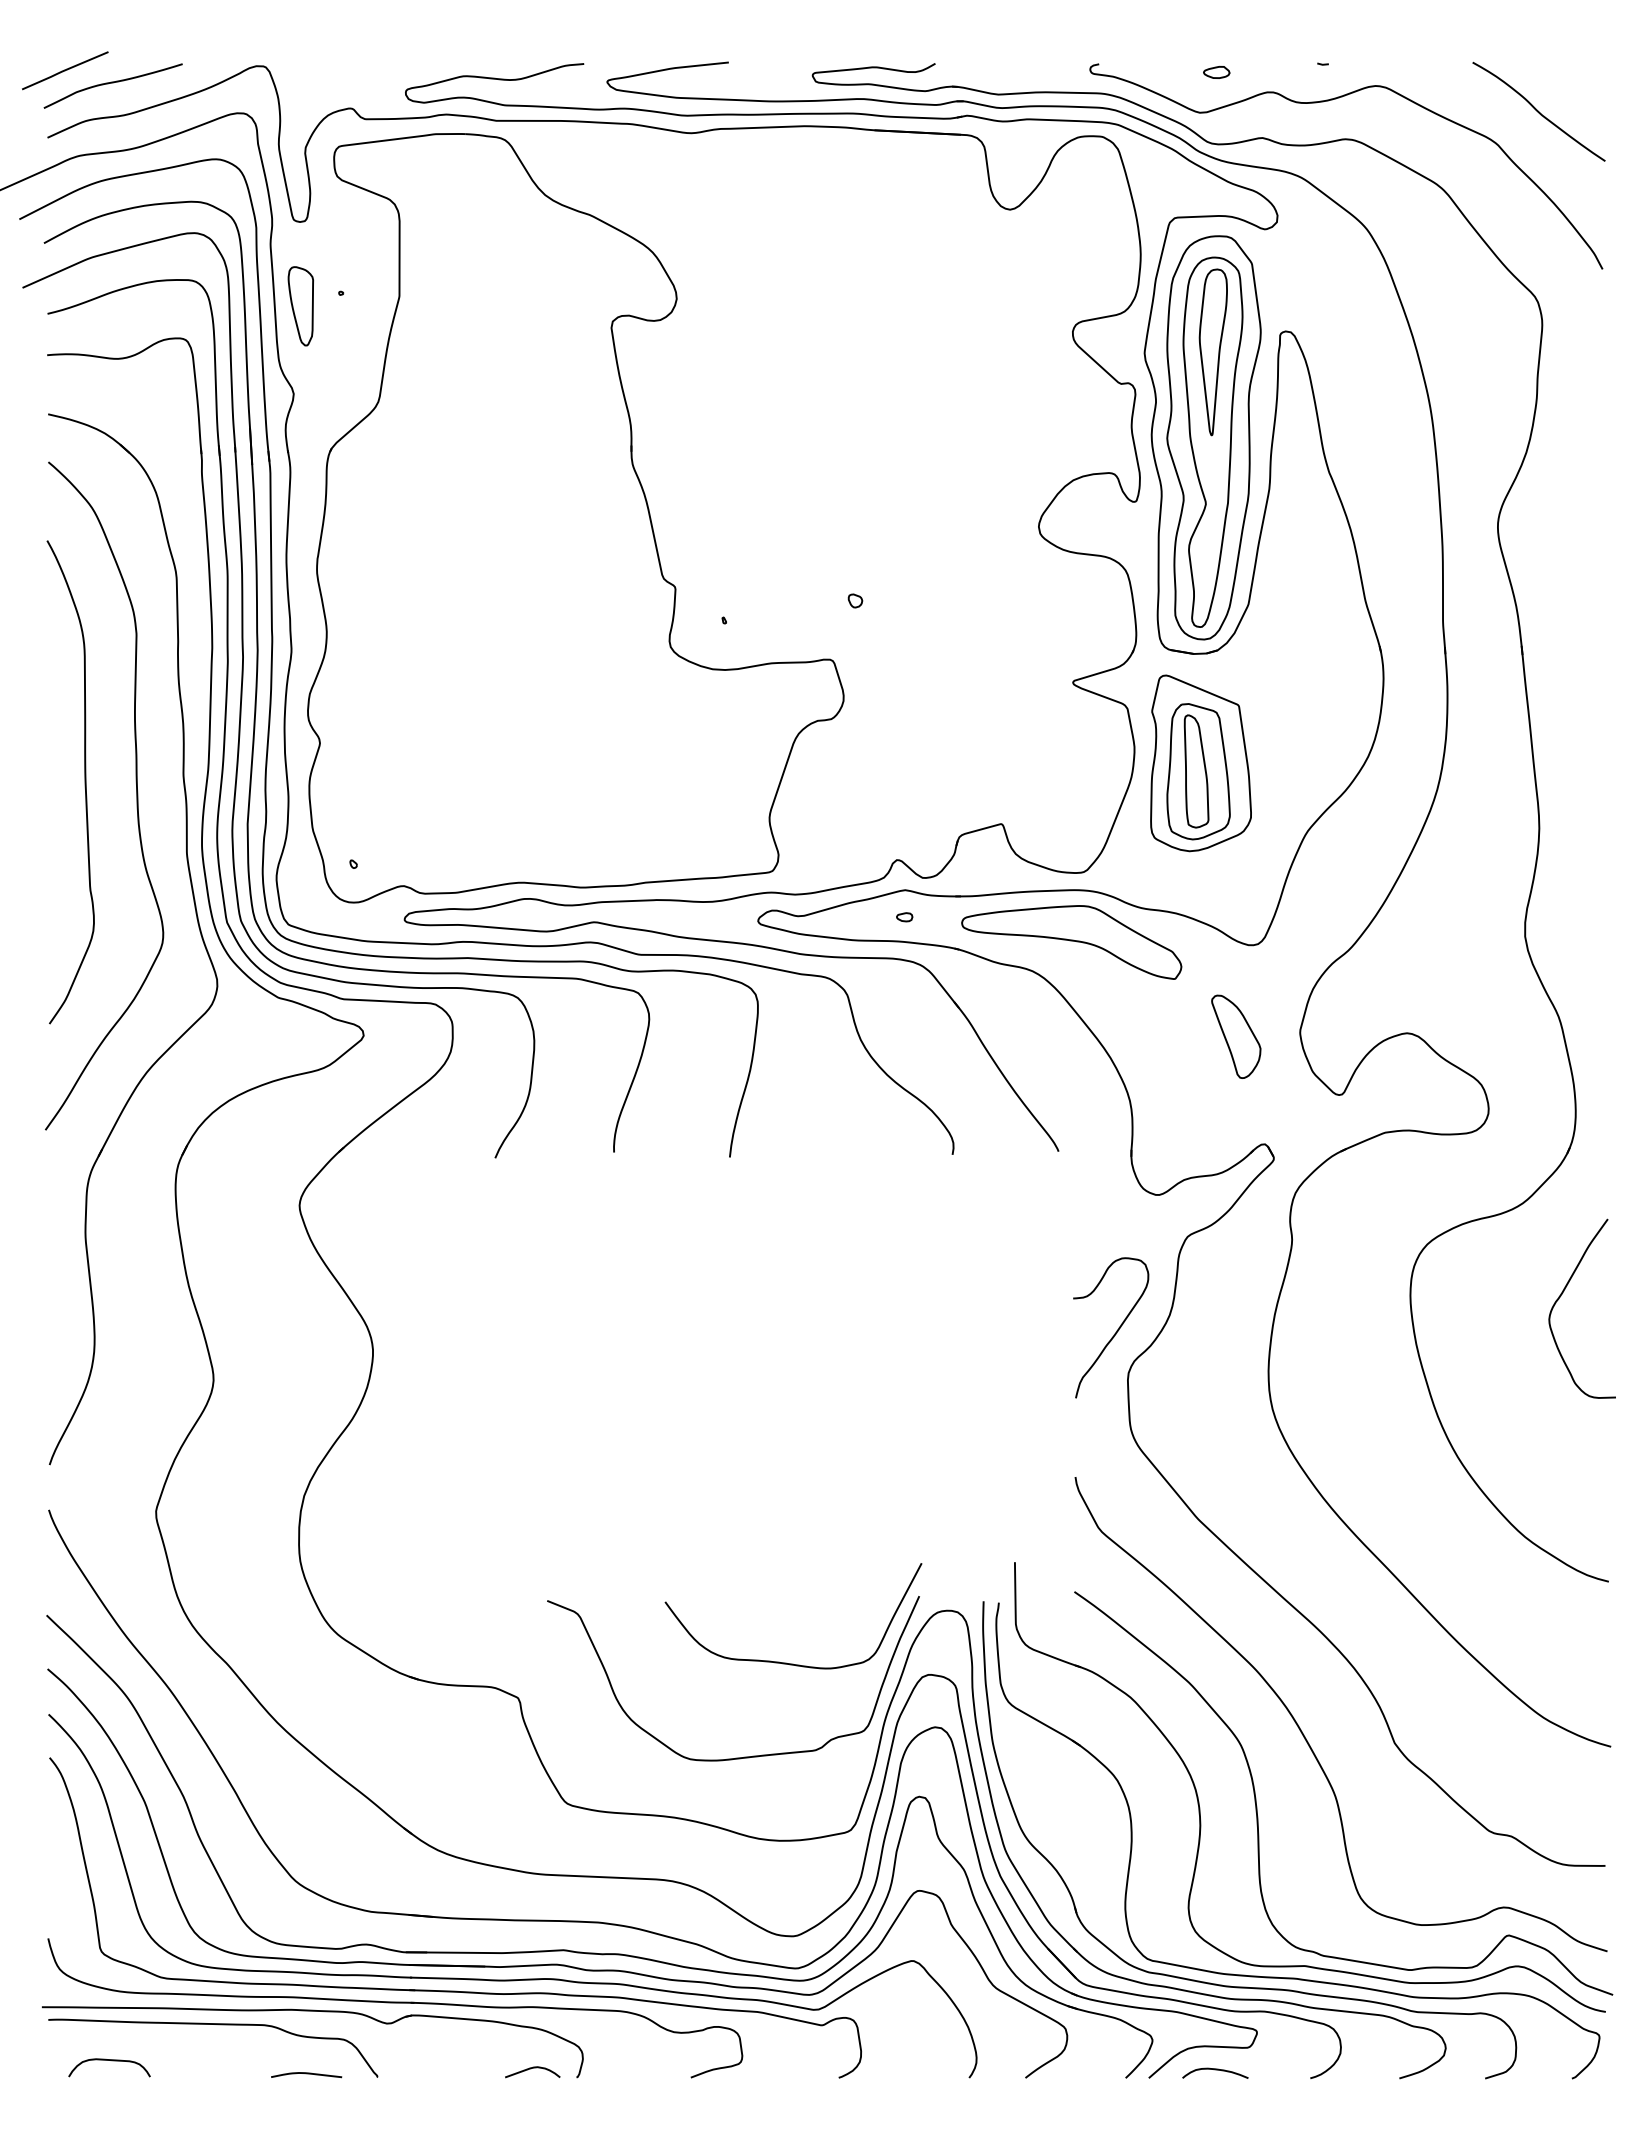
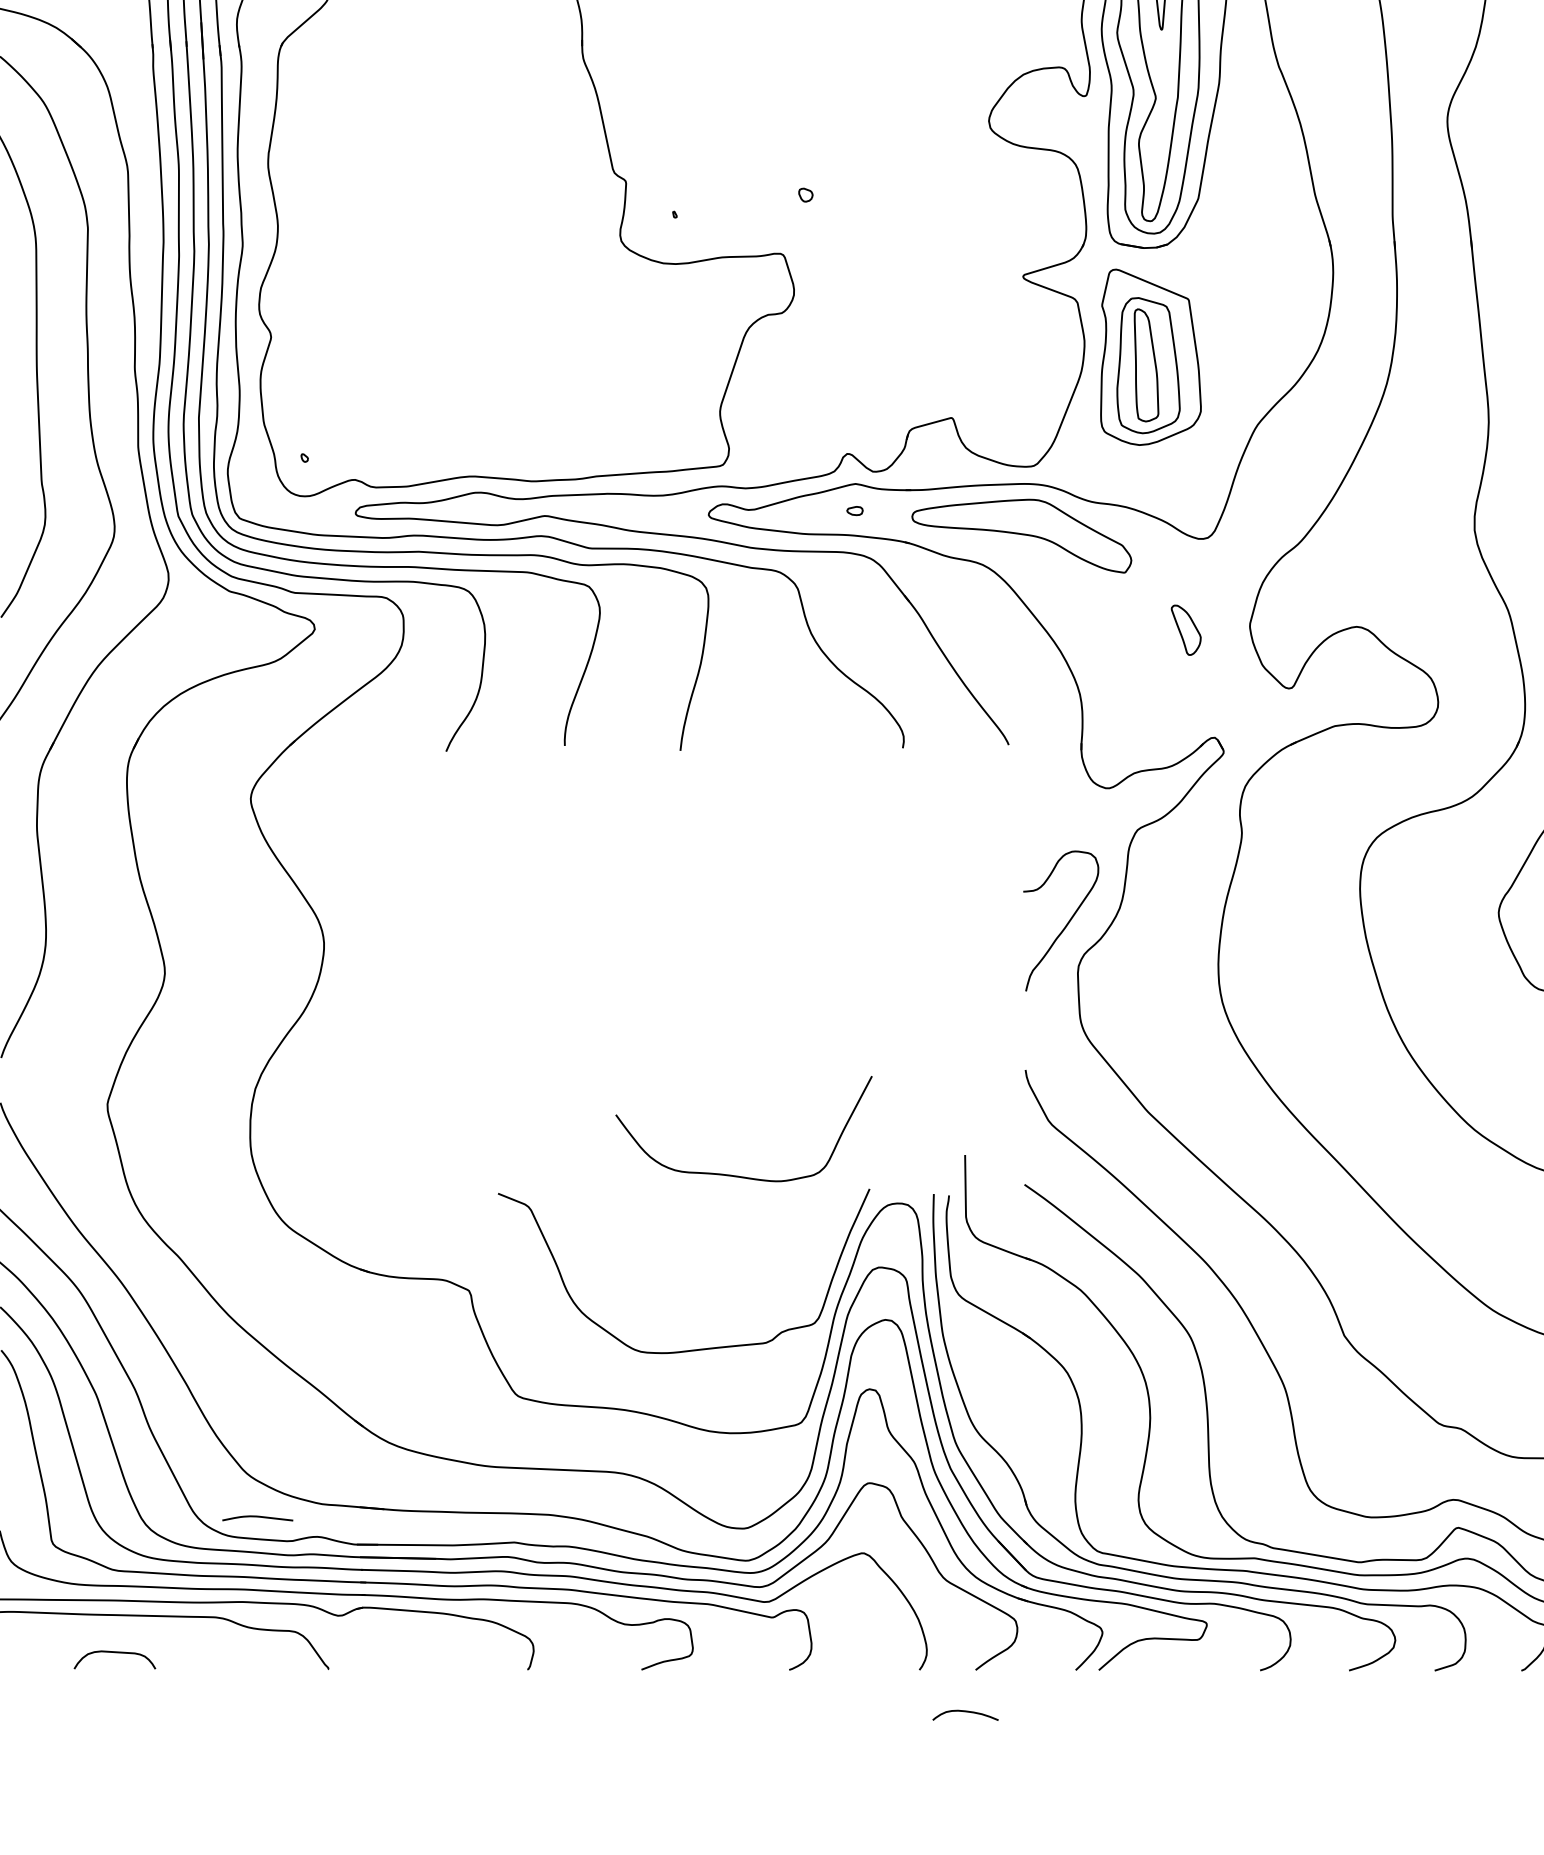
part: (1236, 1036) -> (1186, 630), size x0.6
curve: (786, 1662) -> (737, 1175), moved
curve: (111, 2061) -> (116, 1653), moved
curve: (531, 2069) -> (482, 1661), removed
curve: (1215, 2070) -> (965, 1712), moved
curve: (306, 2074) -> (257, 1517), moved

